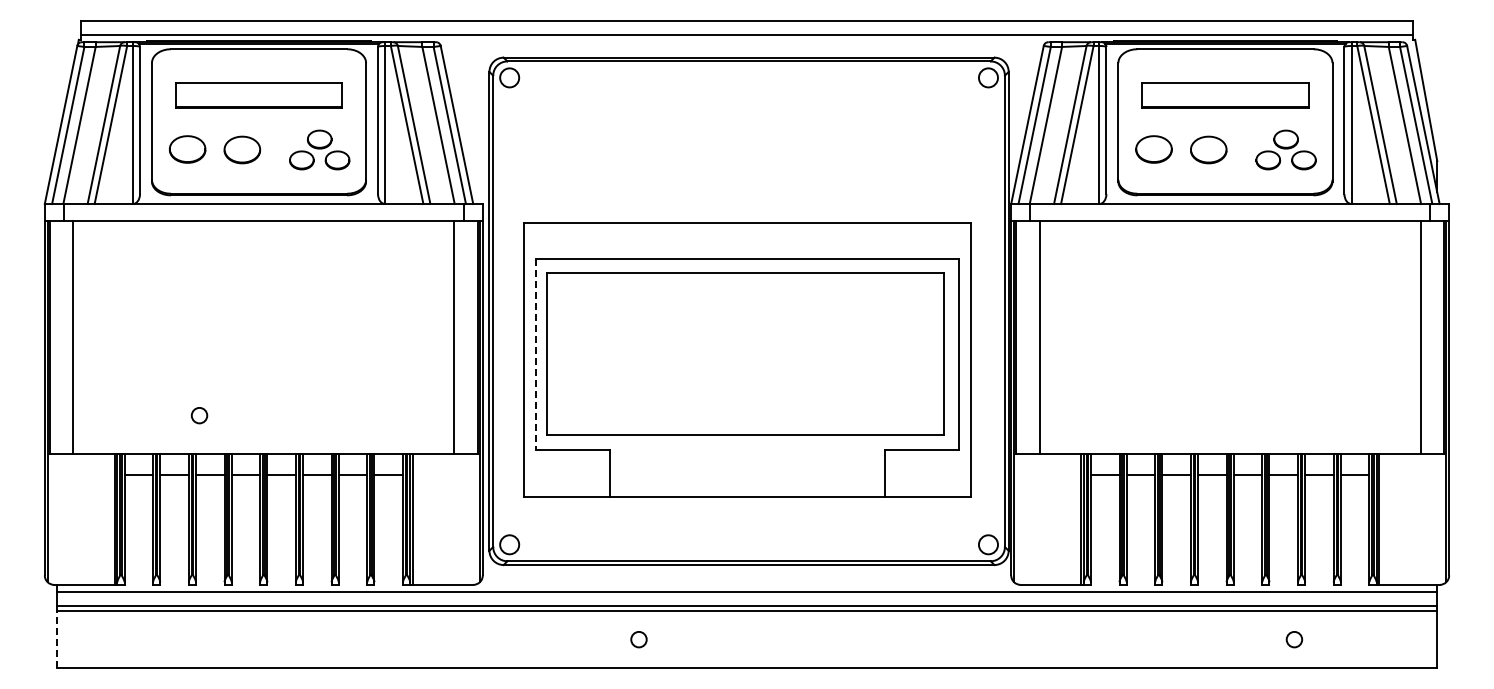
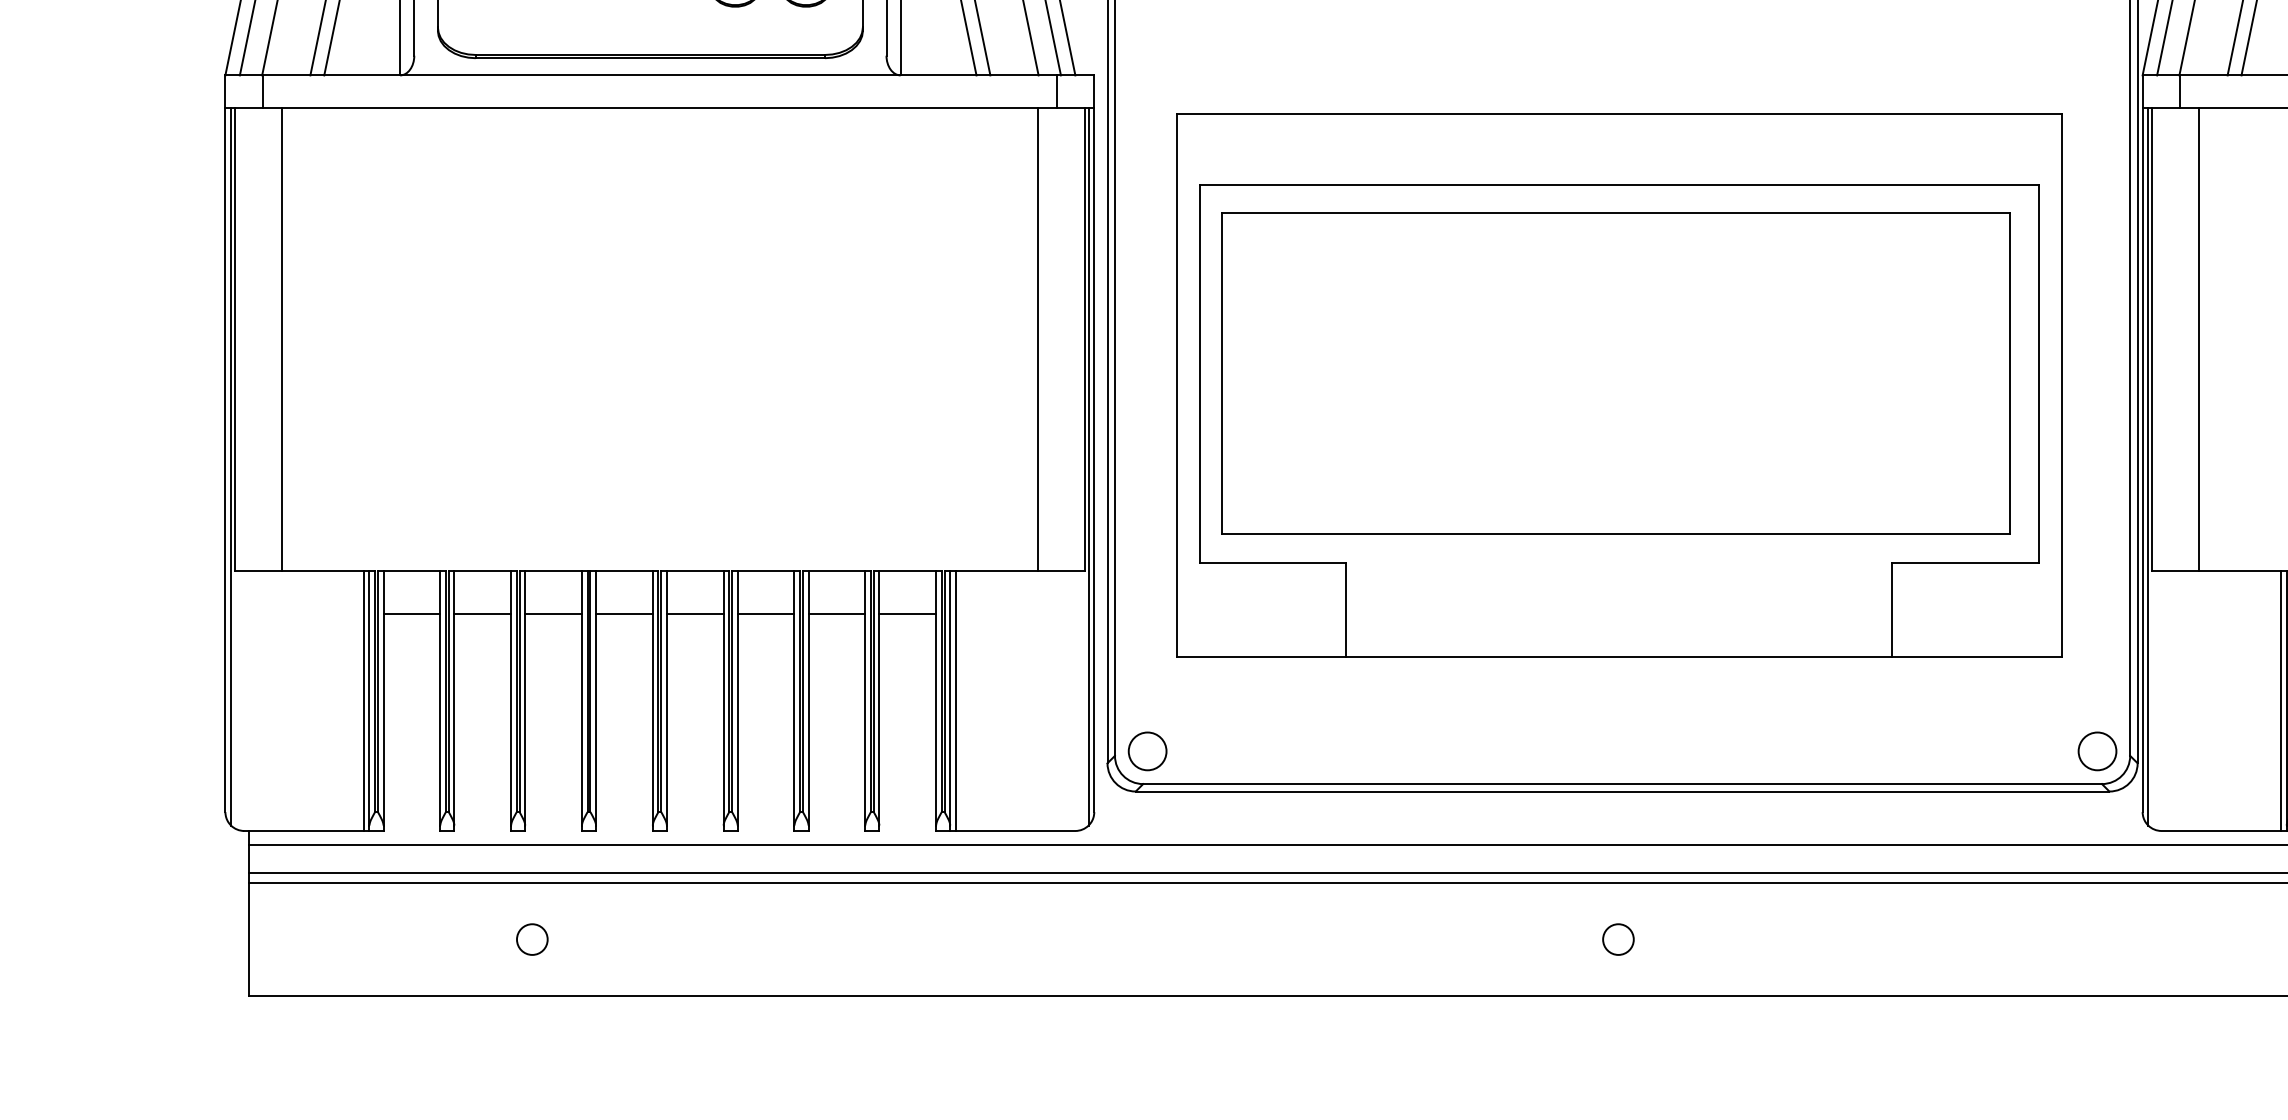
line: (535, 354) -> (1198, 373), dashed -> solid
circle: (199, 415) -> (532, 939), moved
line: (56, 639) -> (248, 939), dashed -> solid
circle: (638, 639) -> (1617, 939), moved

